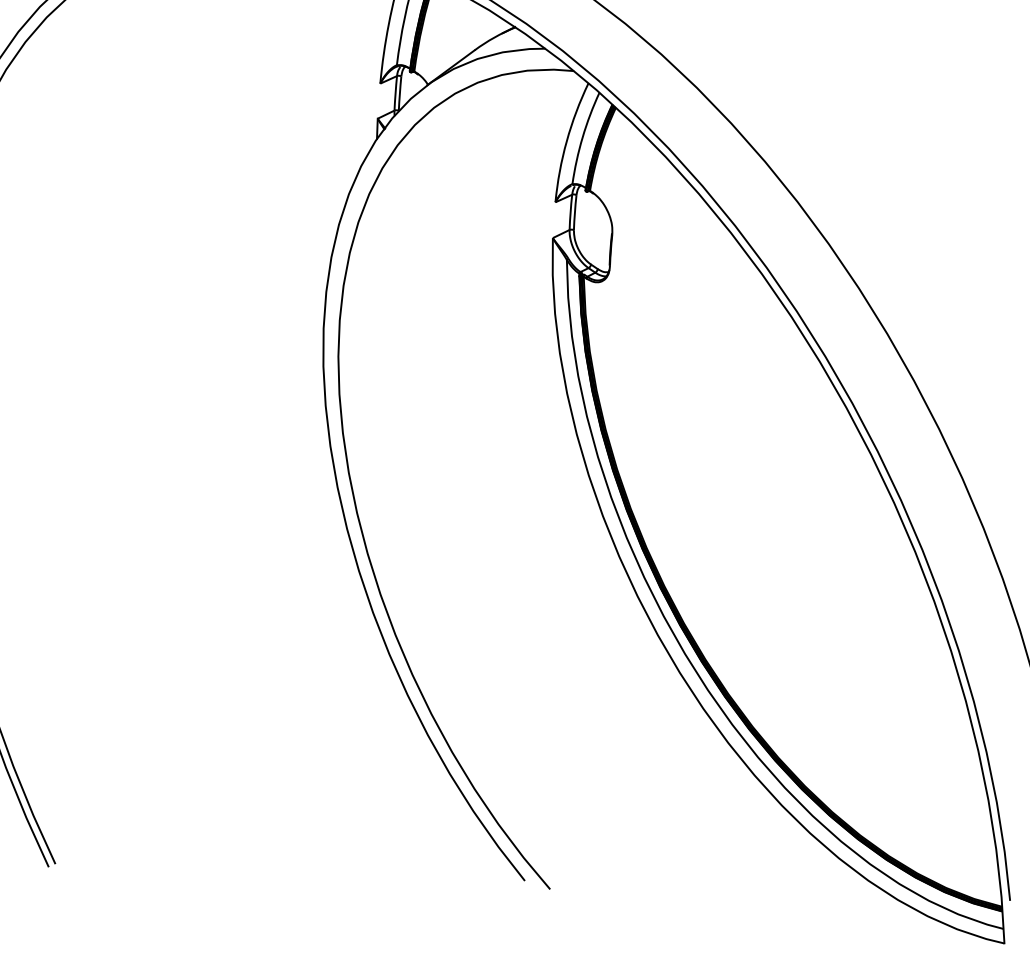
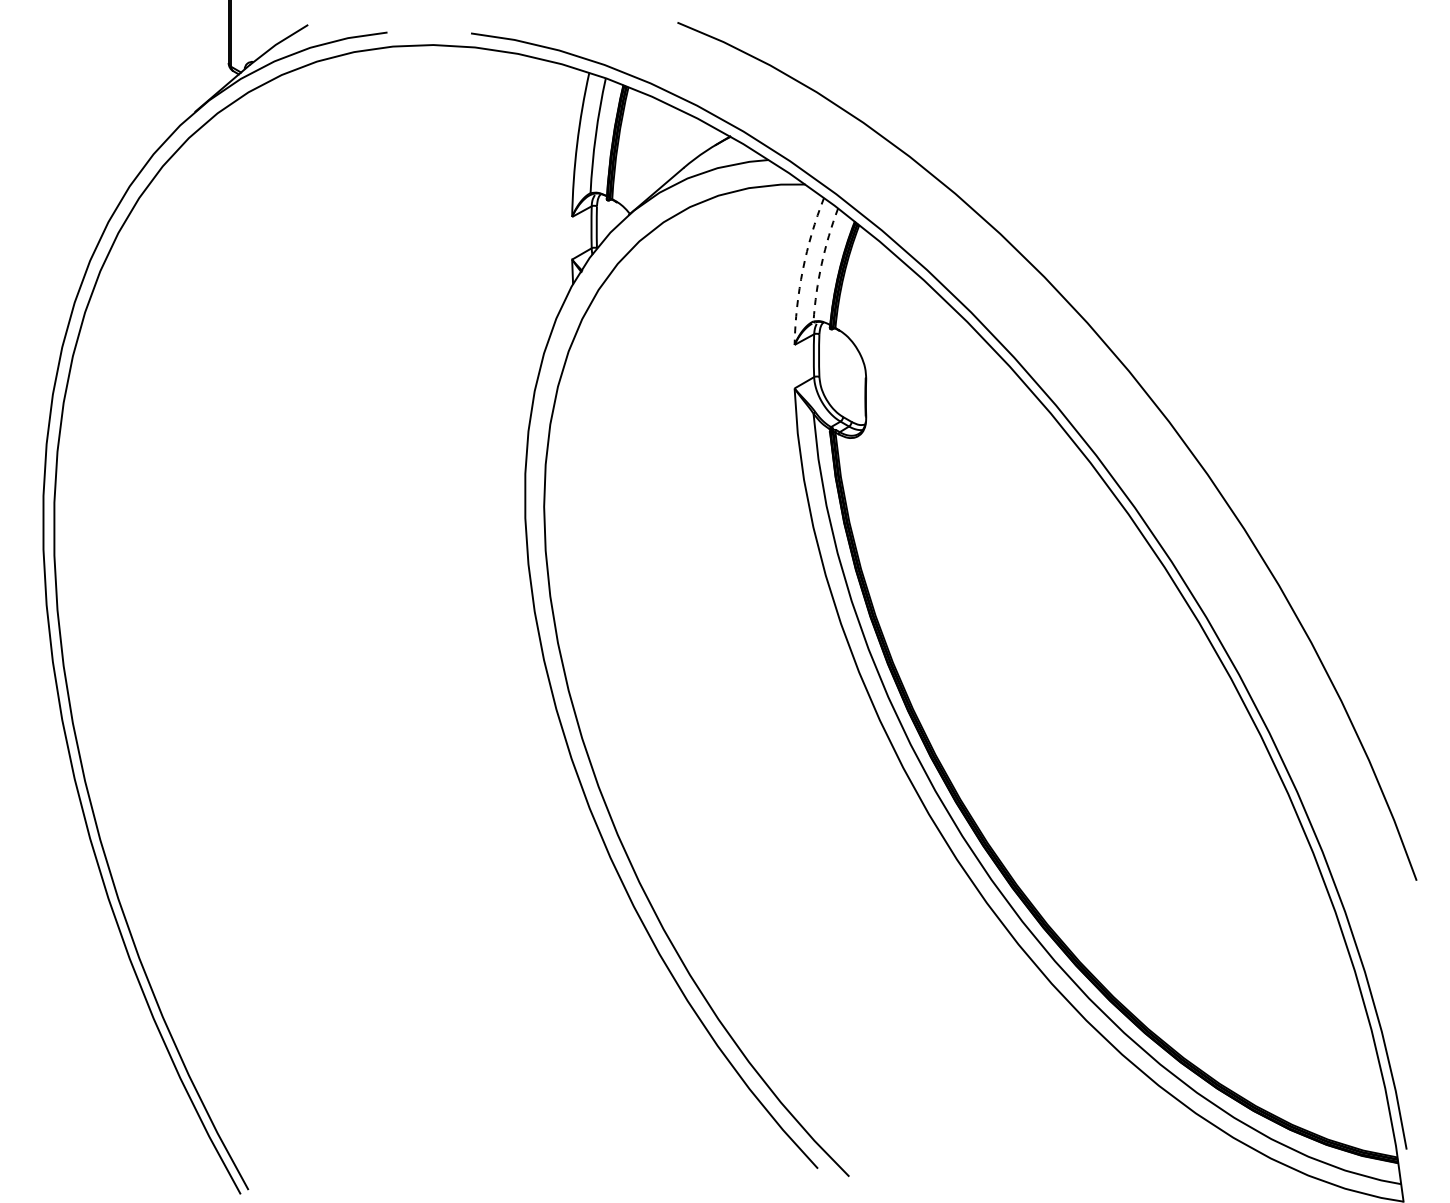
arc: (582, 137) -> (821, 264), solid -> dashed
arc: (566, 141) -> (802, 270), solid -> dashed

